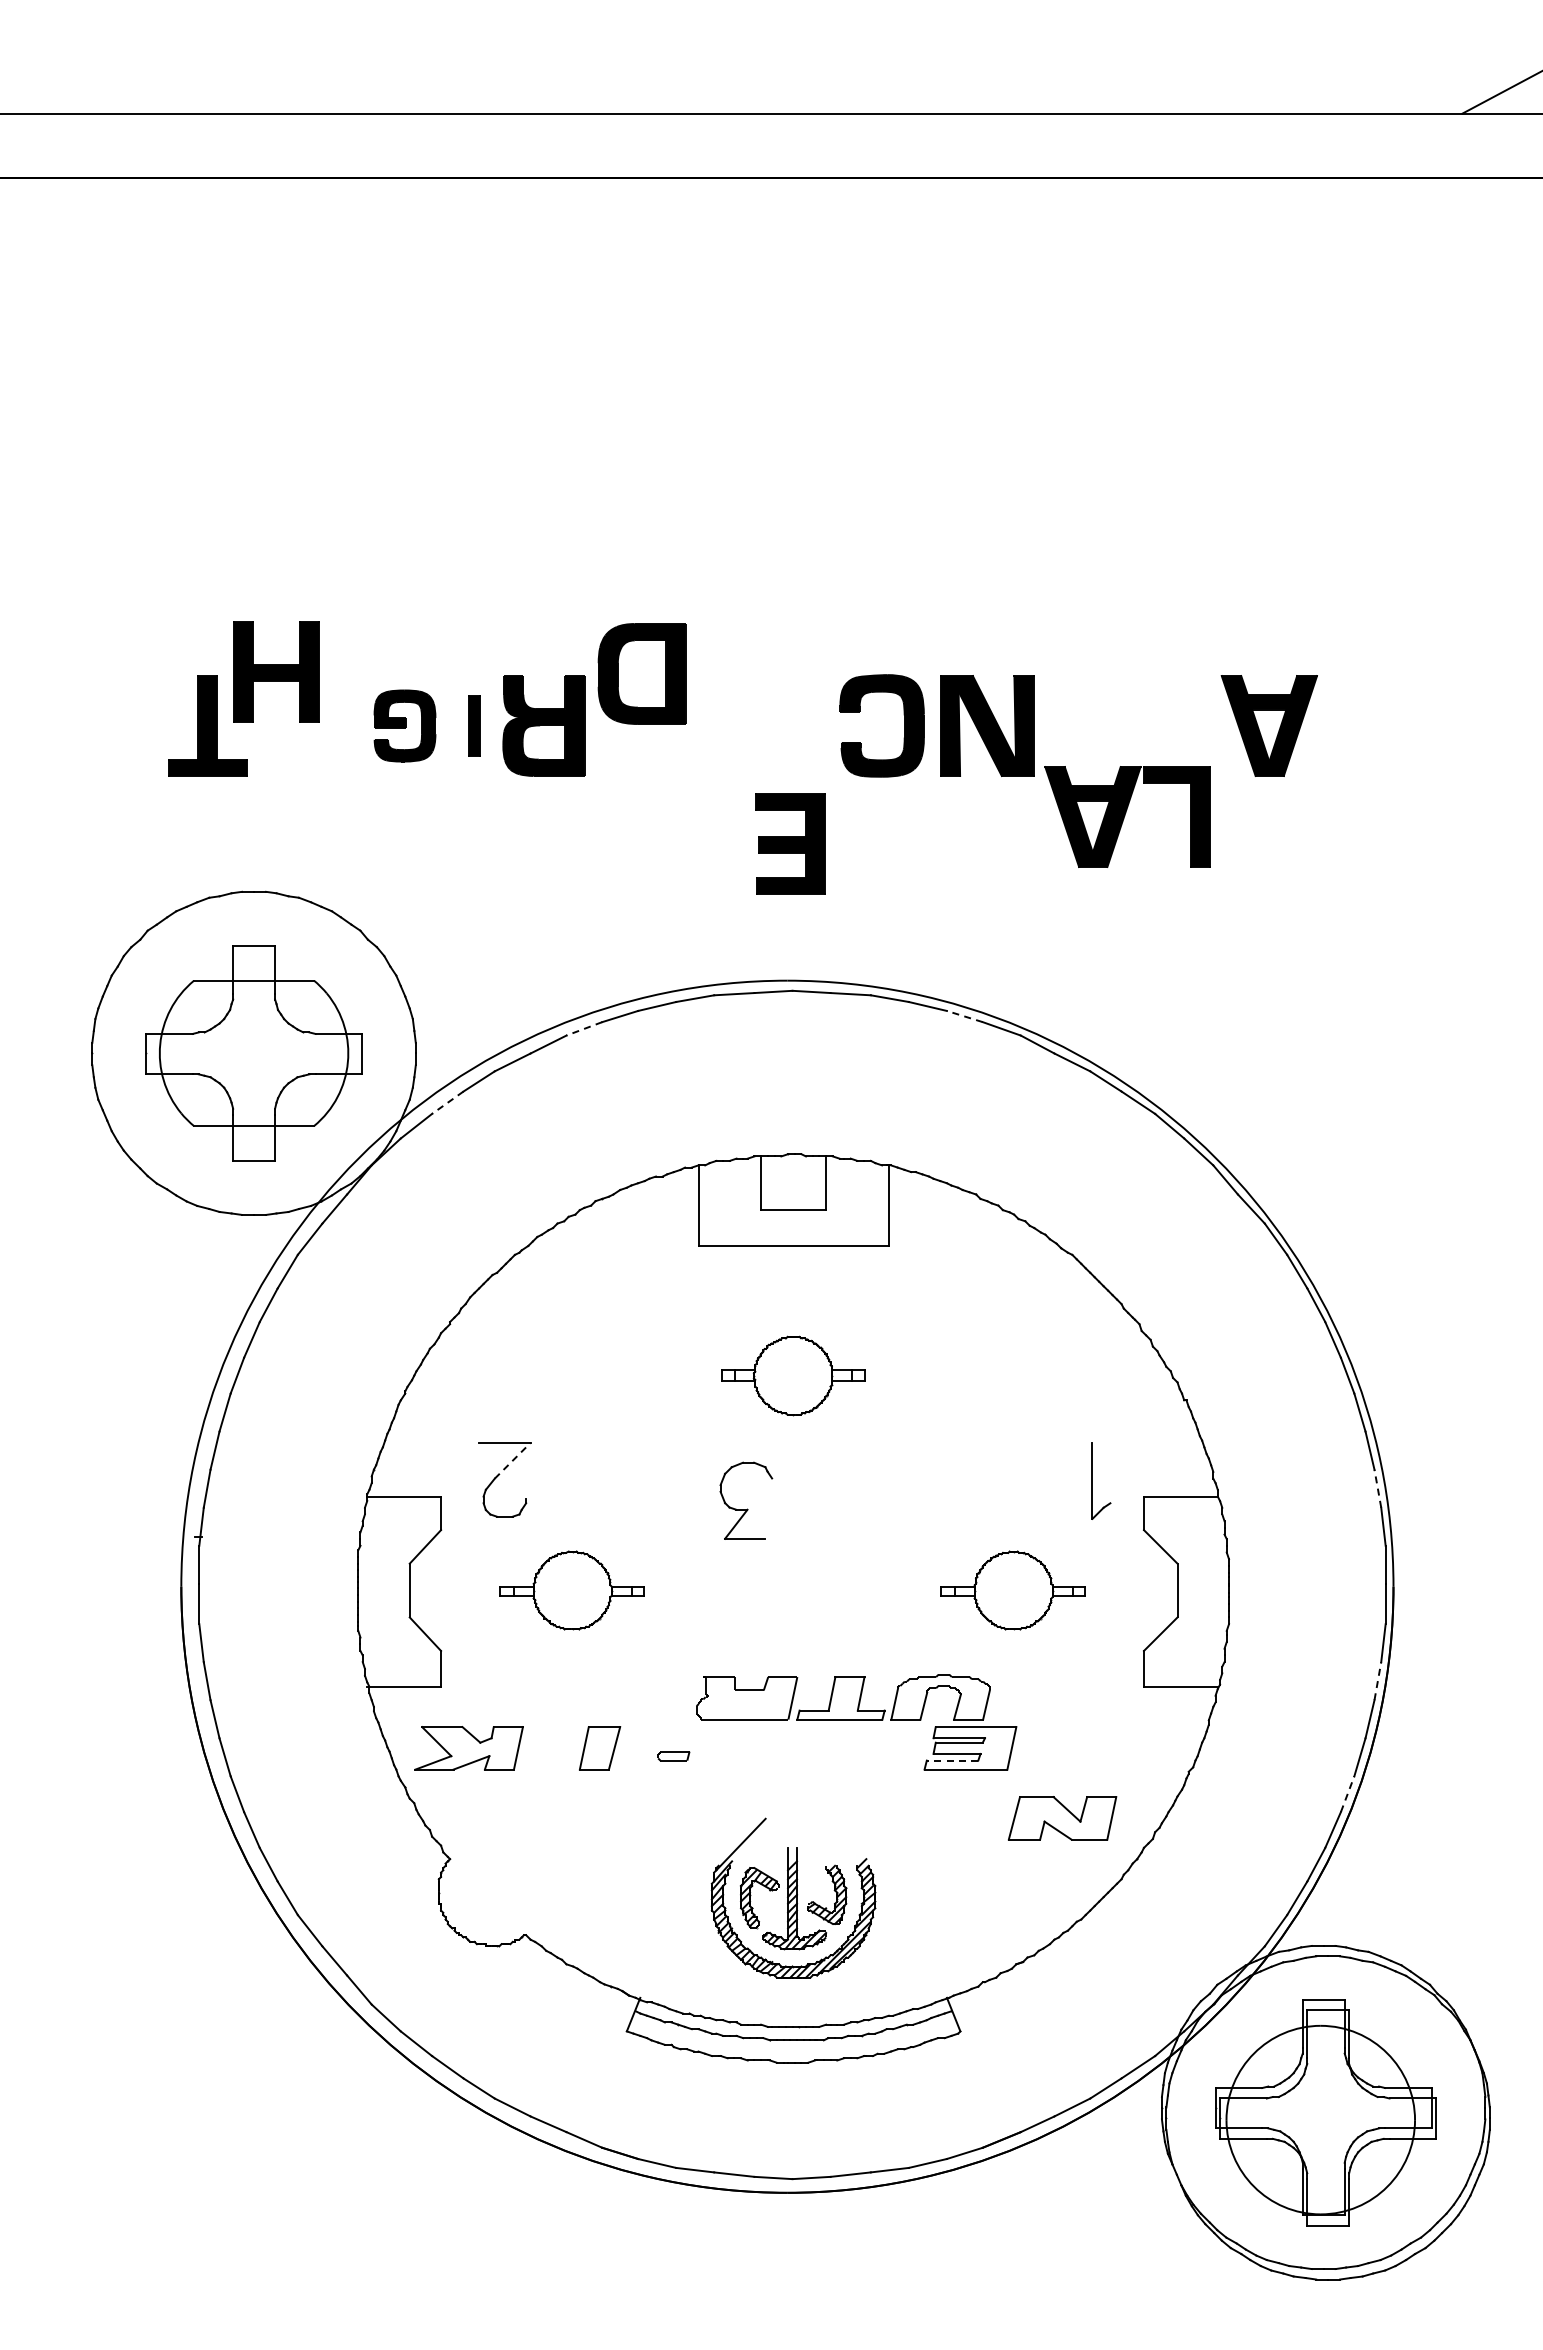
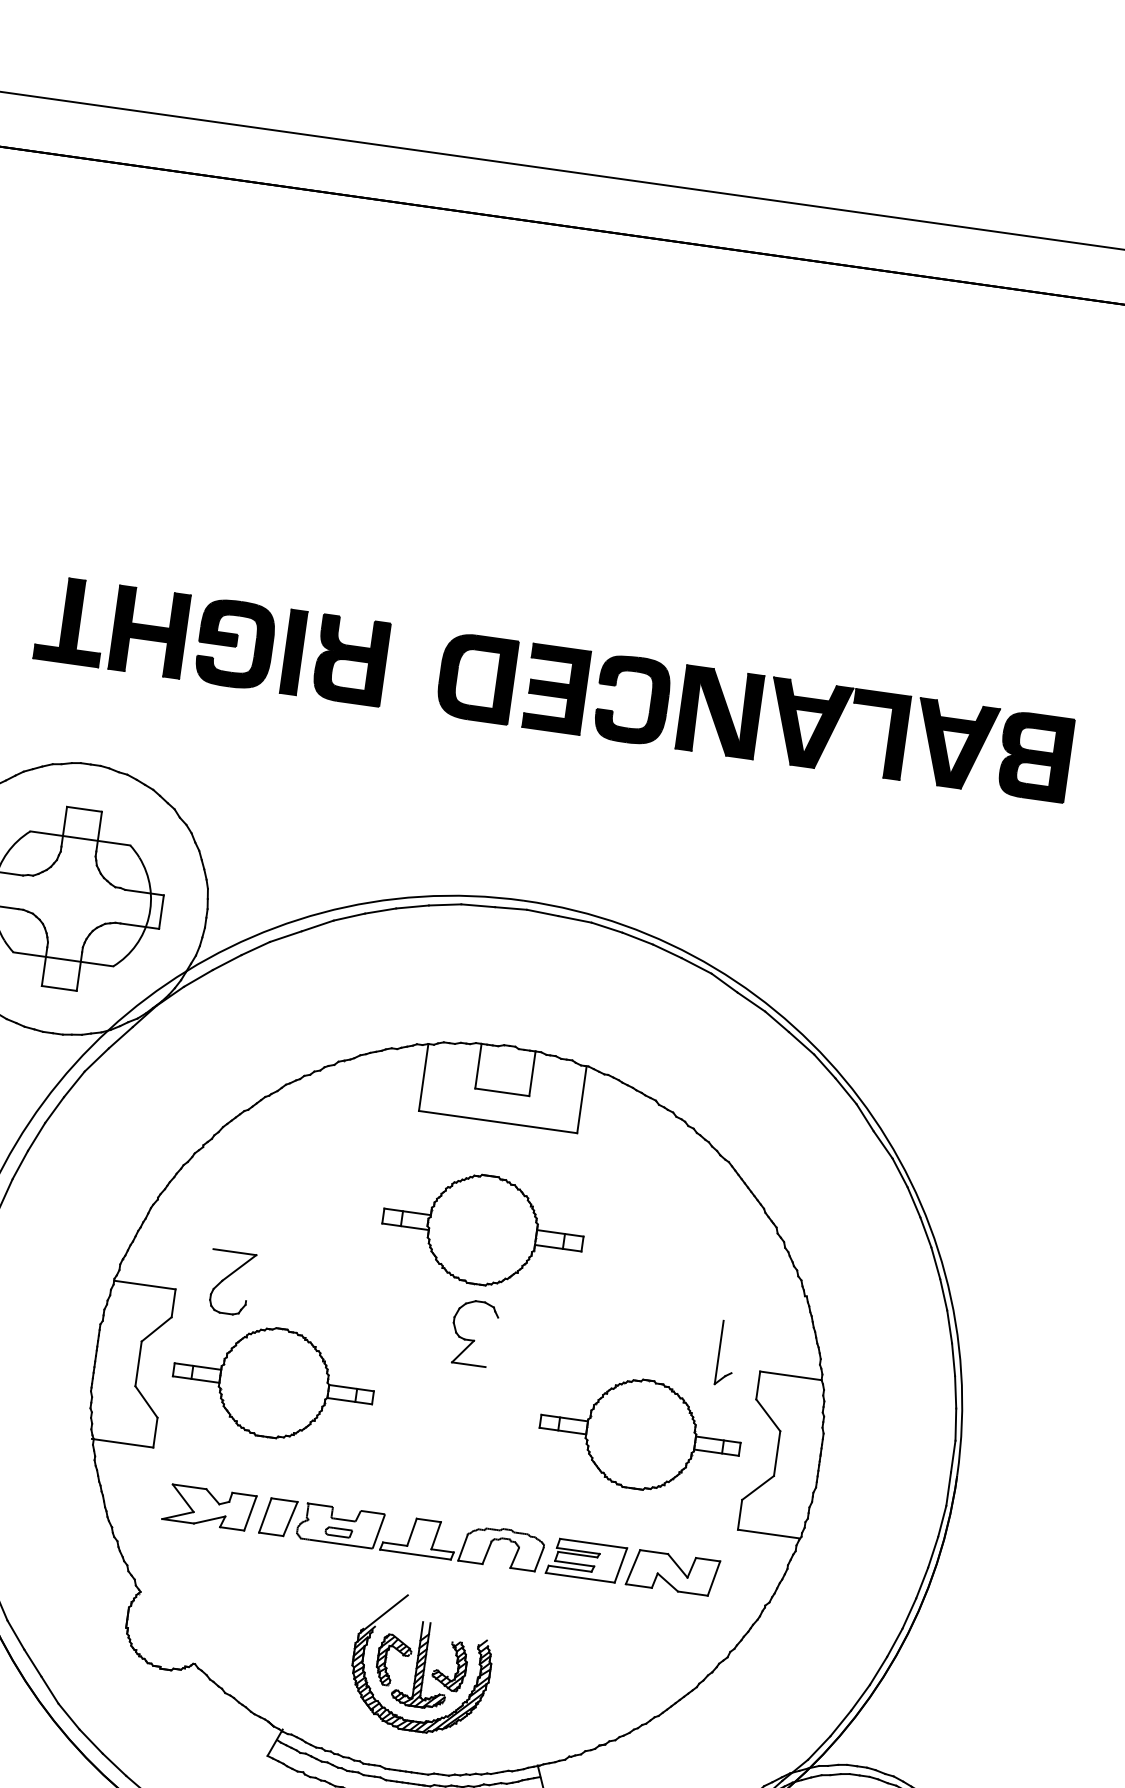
part: (276, 671) -> (149, 631), moved
part: (641, 673) -> (476, 677), moved
part: (404, 725) -> (235, 643), size x1.43
part: (474, 725) -> (293, 651), size x1.67
part: (1365, 725) -> (1034, 756), added
part: (1127, 816) -> (836, 728), moved
part: (790, 843) -> (556, 688), moved
line: (964, 1016) -> (667, 951), dashed -> solid
line: (583, 1029) -> (348, 917), dashed -> solid
line: (447, 1103) -> (226, 963), dashed -> solid
part: (793, 1375) -> (482, 1229), size x1.67
line: (513, 1460) -> (240, 1267), dashed -> solid
line: (1377, 1488) -> (955, 1392), dashed -> solid
part: (747, 1508) -> (474, 1339), moved
part: (571, 1590) -> (273, 1382), size x1.67
part: (1012, 1590) -> (639, 1434), size x1.67
line: (1377, 1680) -> (932, 1551), dashed -> solid
part: (843, 1697) -> (421, 1536), moved
part: (468, 1748) -> (208, 1507), moved
line: (952, 1760) -> (570, 1568), dashed -> solid
line: (1347, 1793) -> (894, 1642), dashed -> solid
part: (1062, 1818) -> (672, 1572), moved

